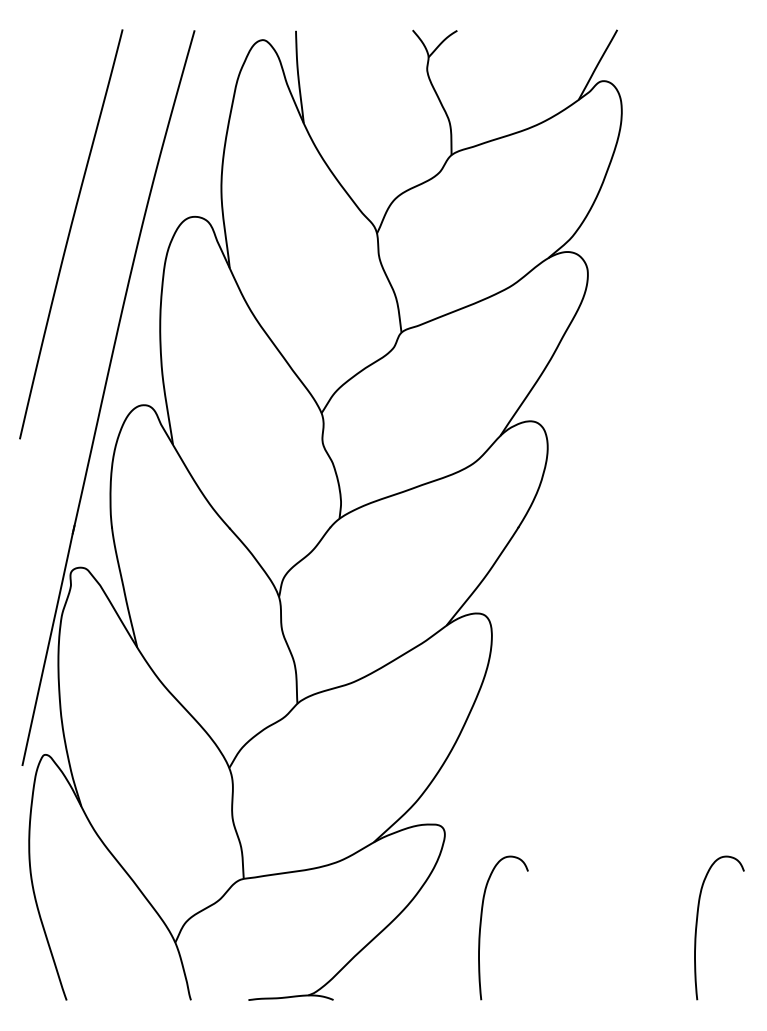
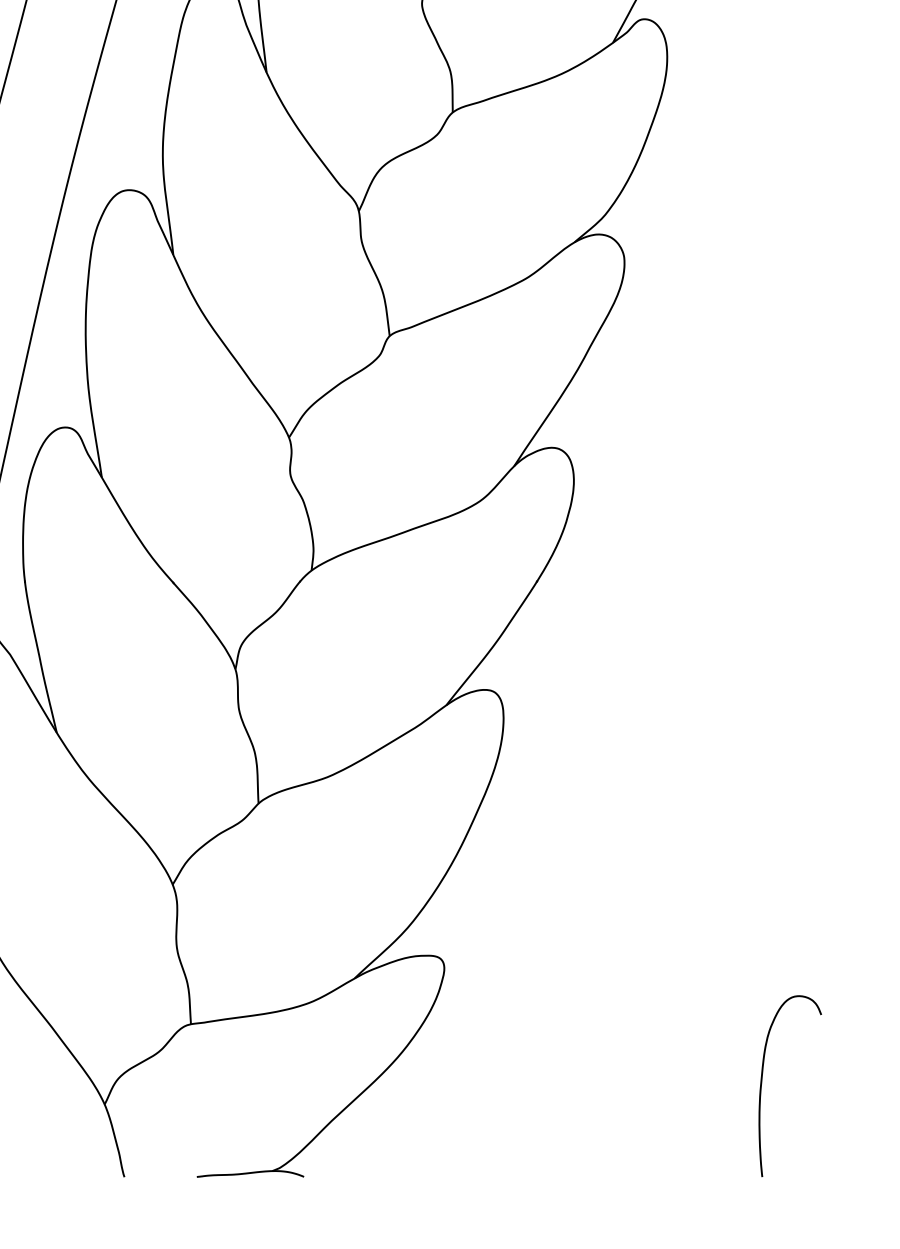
curve: (481, 927) -> (490, 1085), removed

